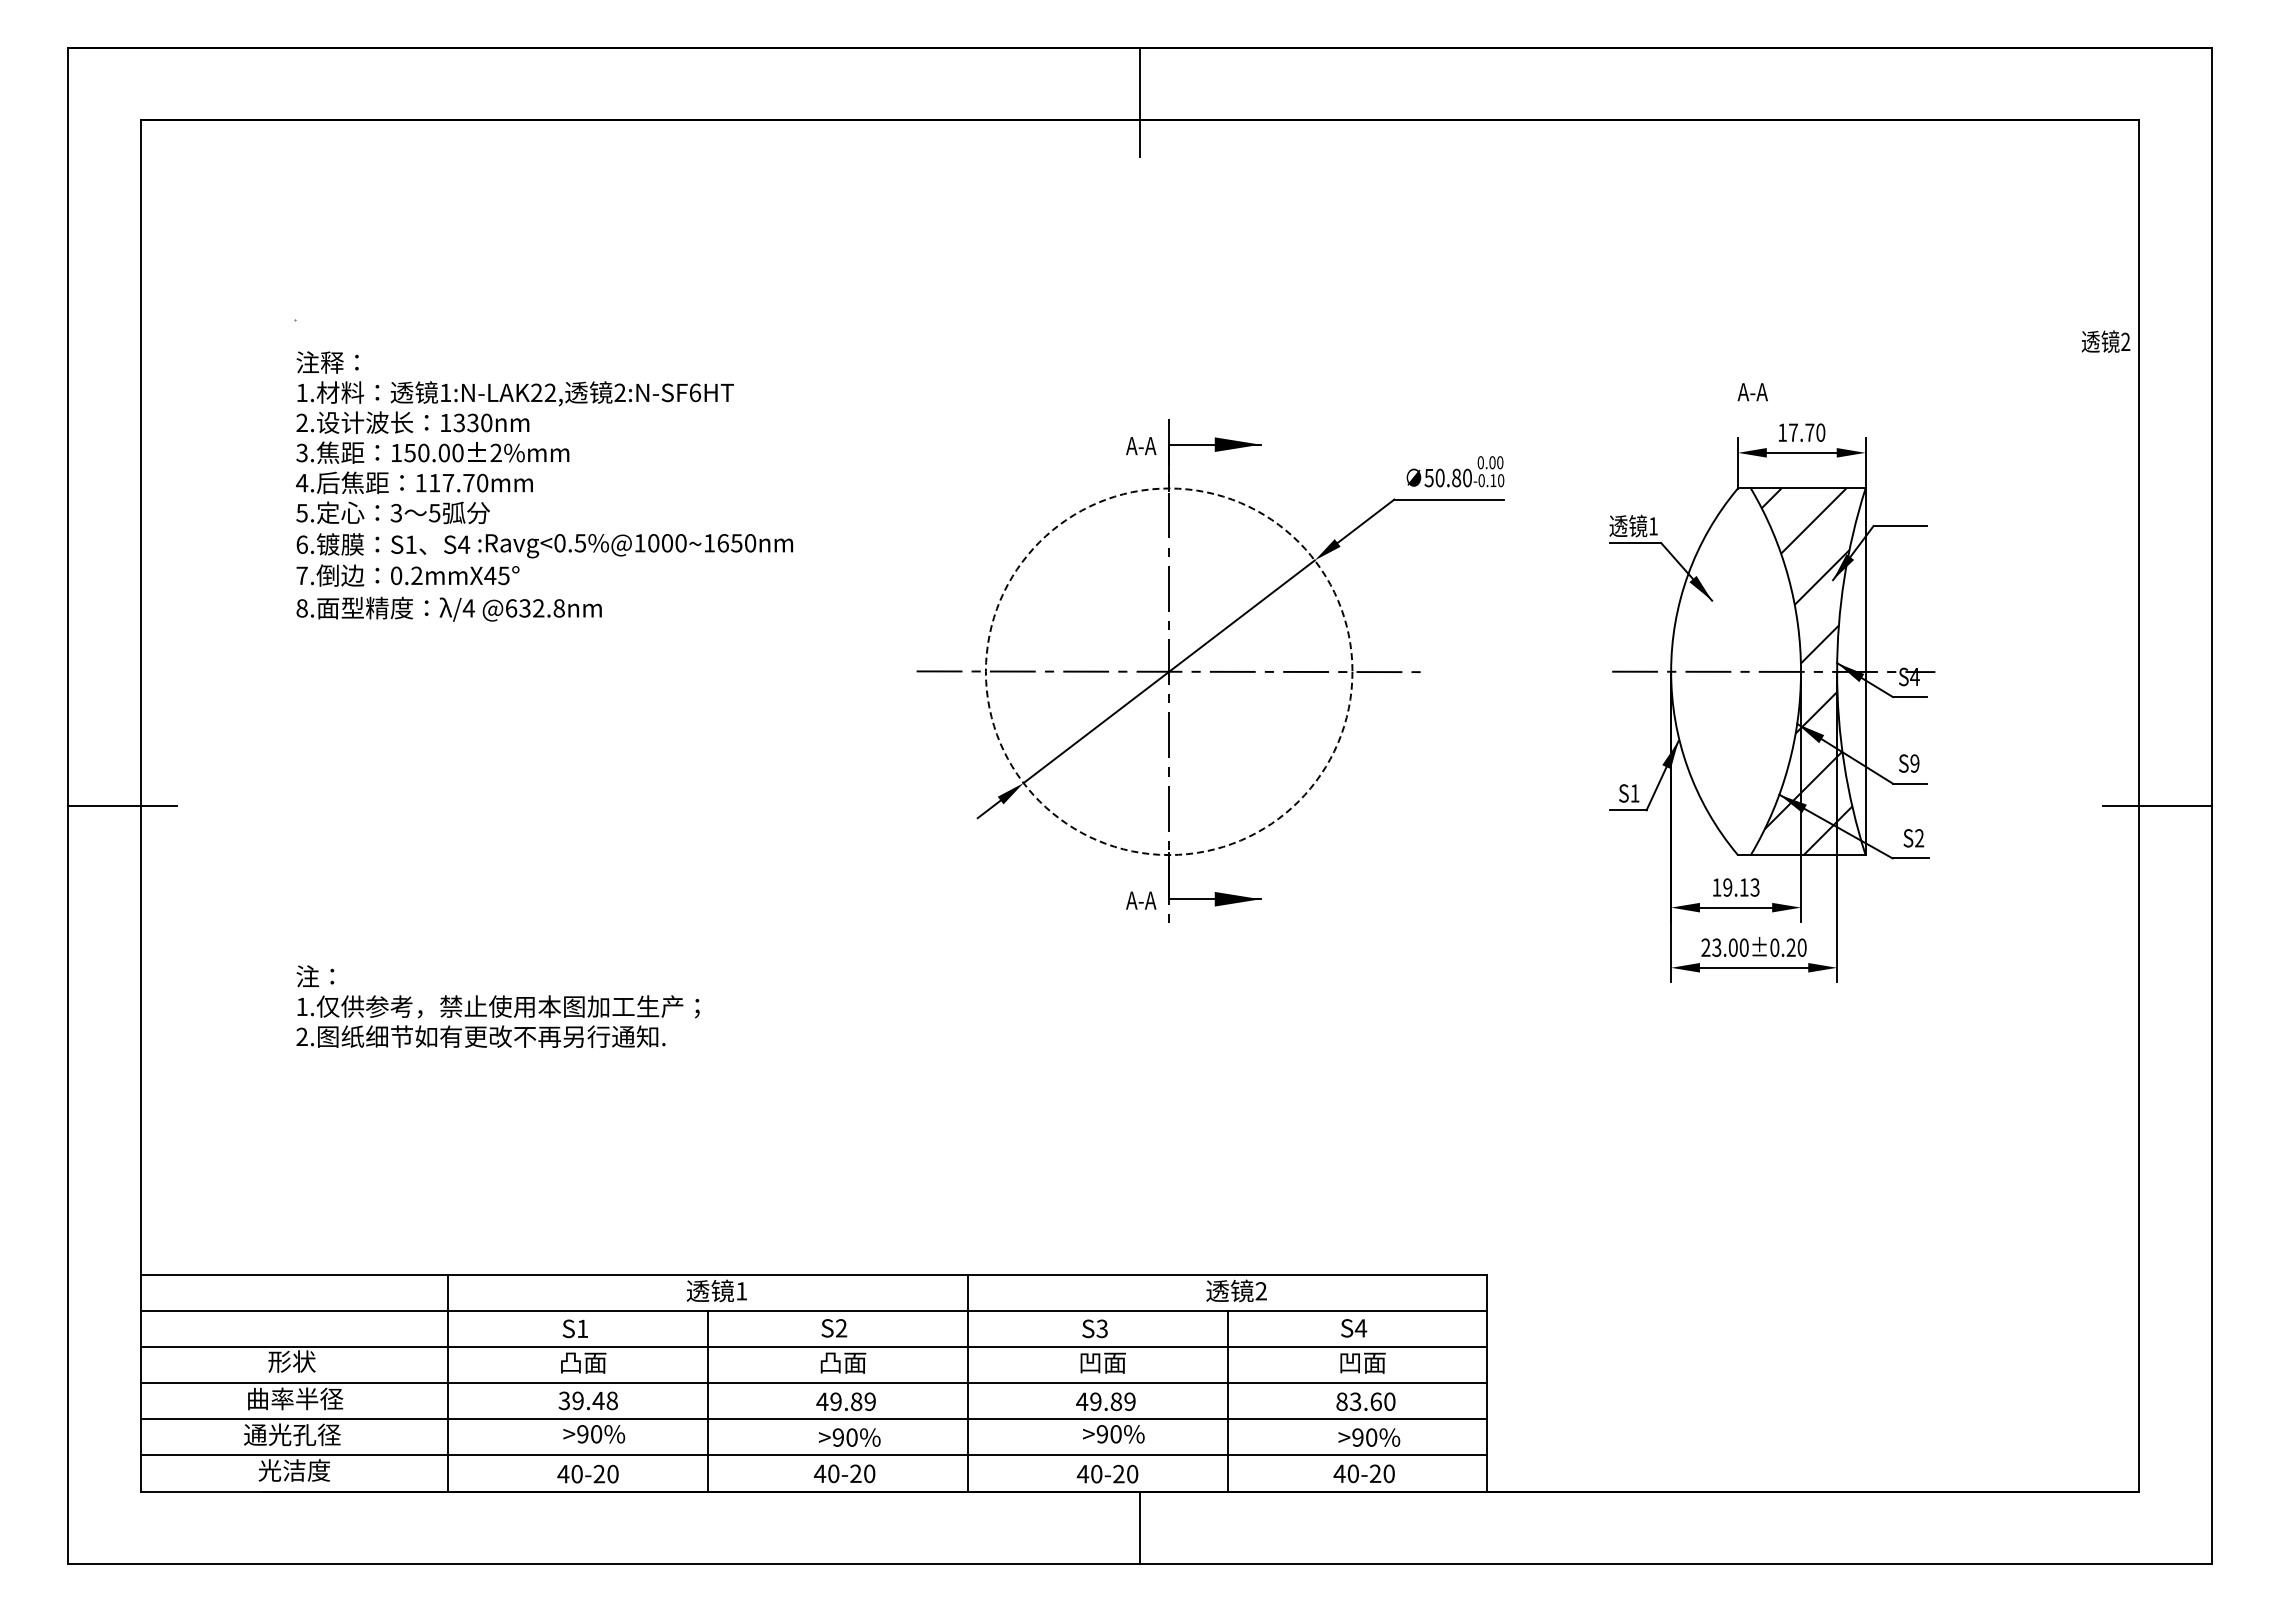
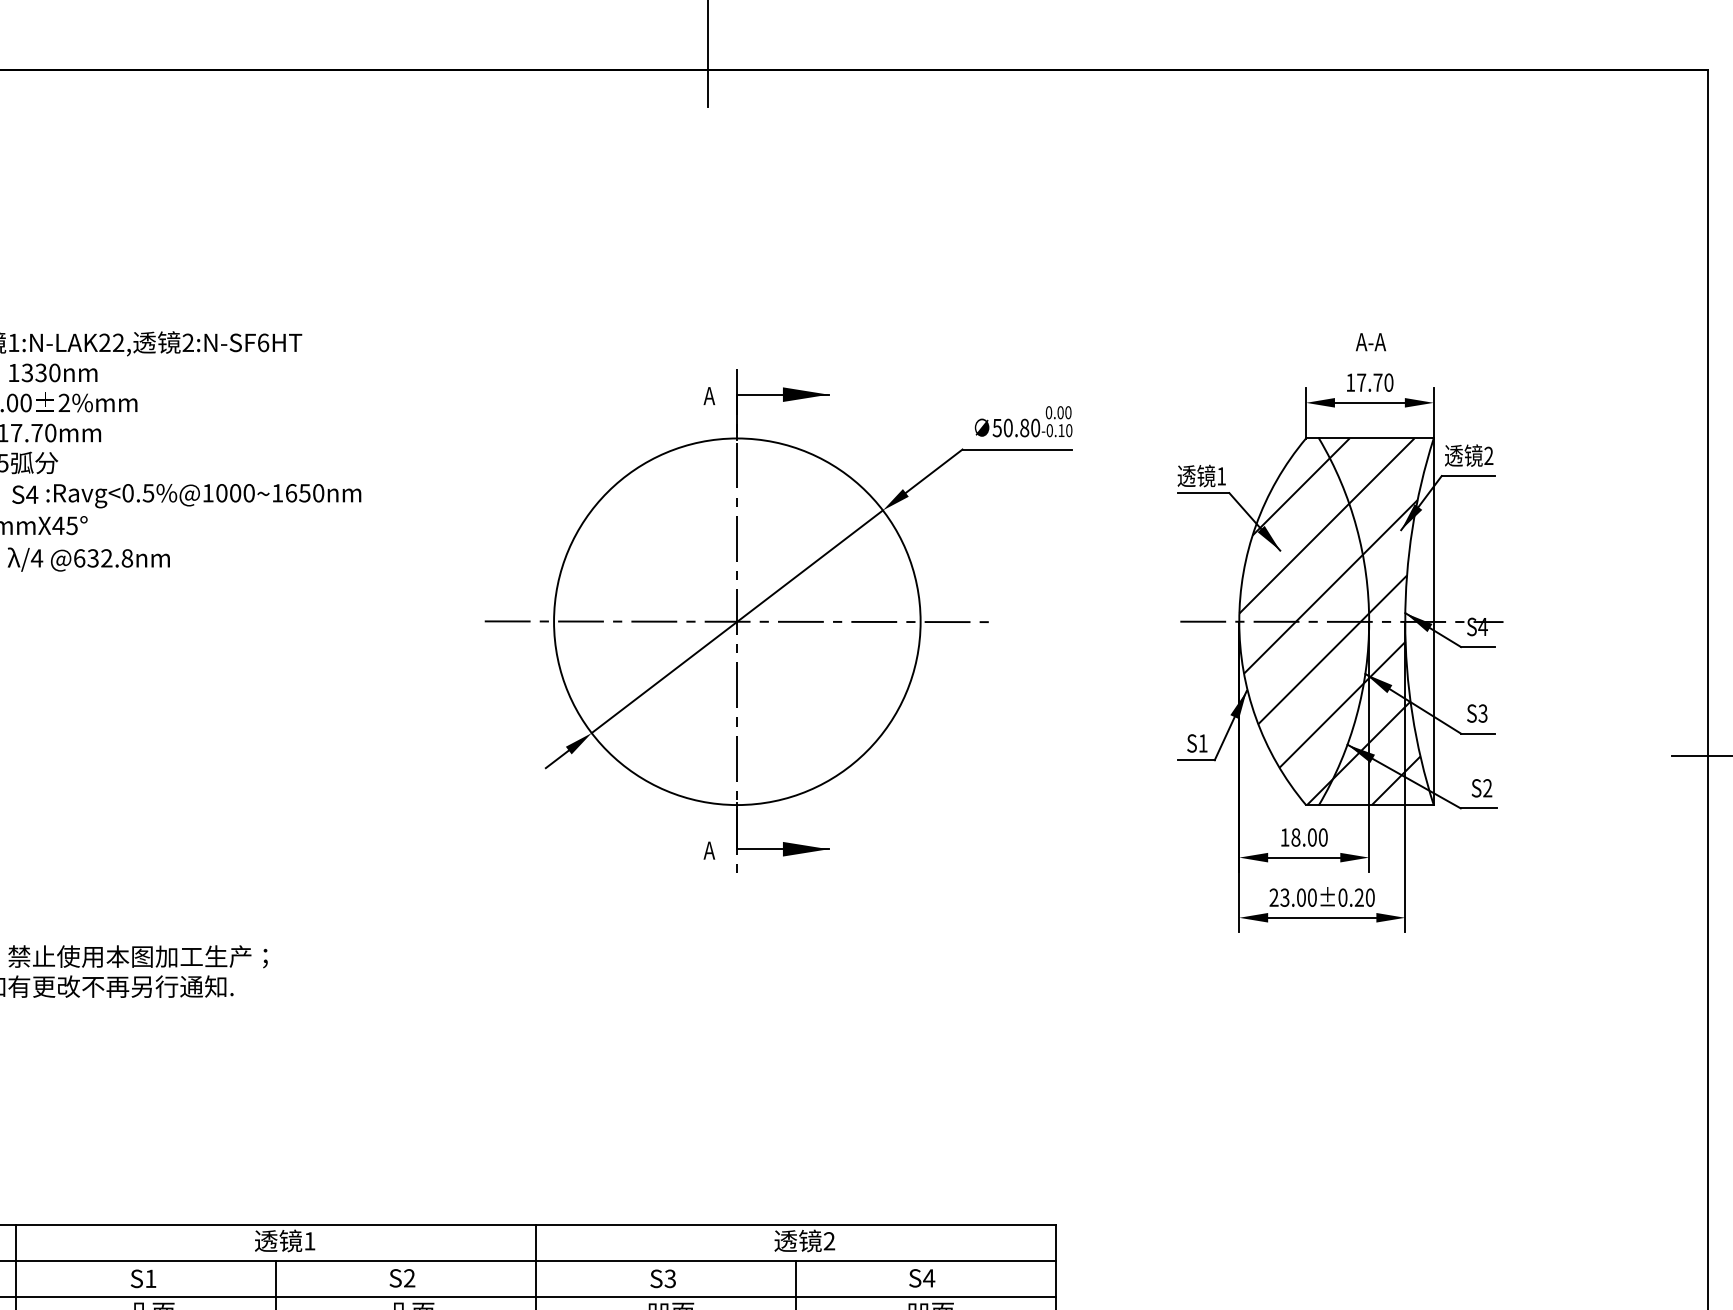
text: (2106, 341) -> (1469, 455), moved
text: (1752, 392) -> (1370, 342), moved
text: (1141, 446) -> (709, 396), A-A -> A
circle: (1168, 671) -> (736, 621), dashed -> solid
hatch: (1735, 681) -> (1303, 631), added
text: (1914, 763) -> (1482, 713), S9 -> S3
text: (1741, 887) -> (1309, 837), 19.13 -> 18.00
text: (1141, 900) -> (709, 850), A-A -> A

